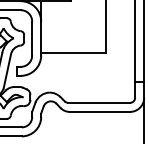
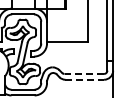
line: (99, 102) -> (84, 73), solid -> dashed
line: (101, 111) -> (85, 79), solid -> dashed

